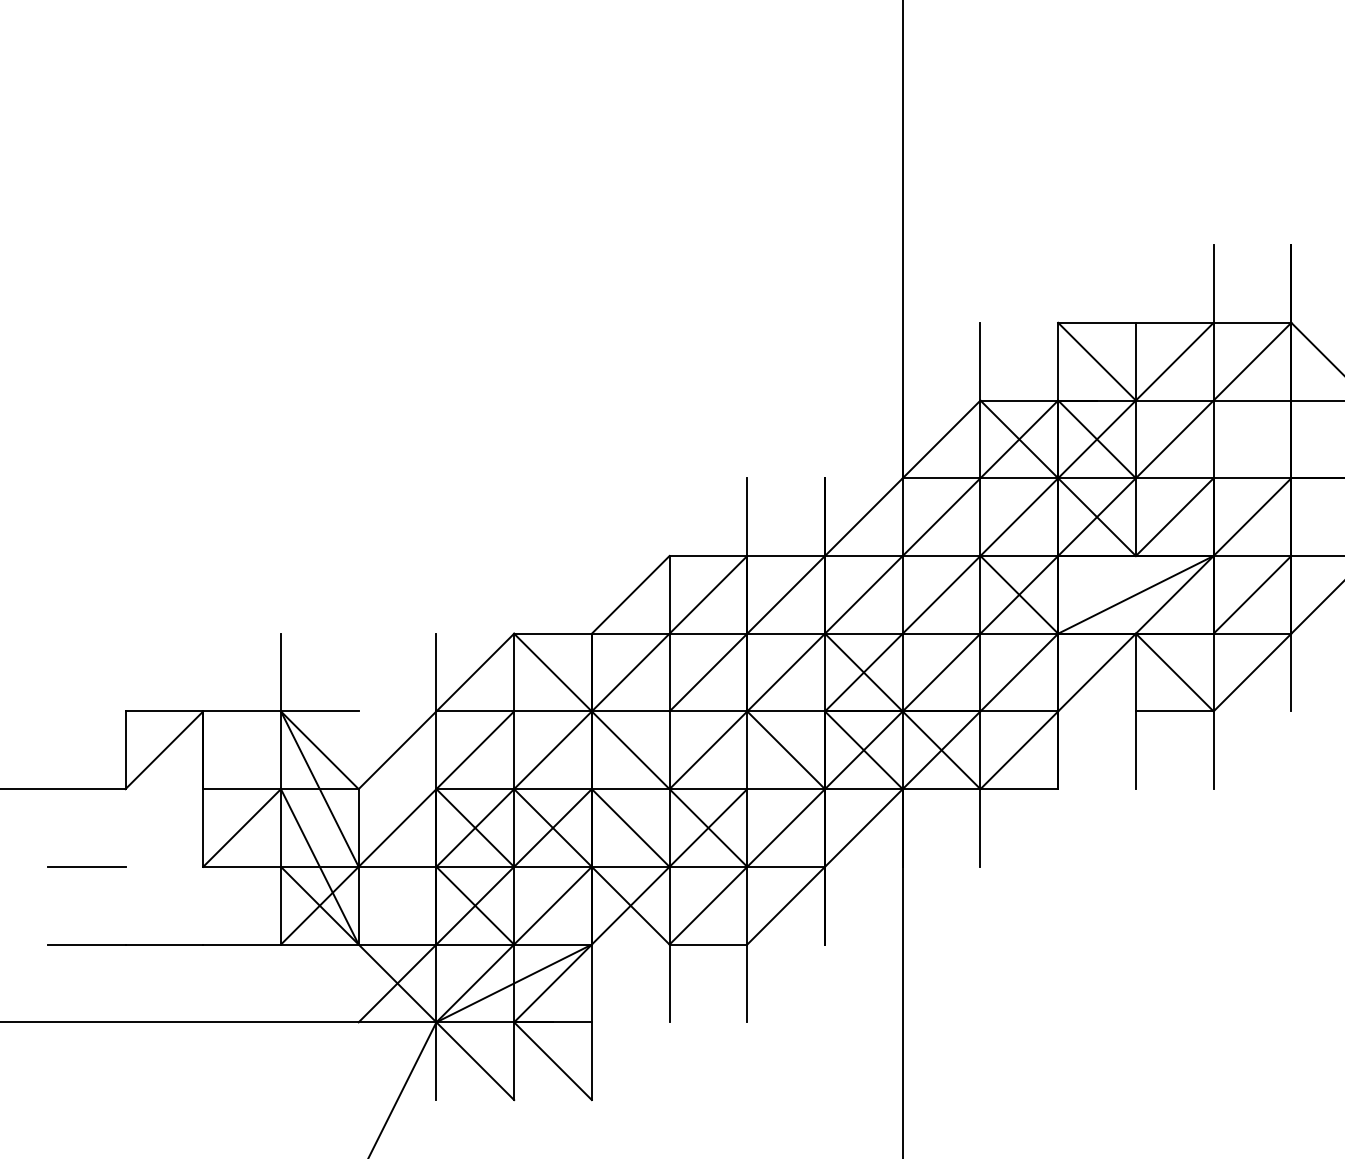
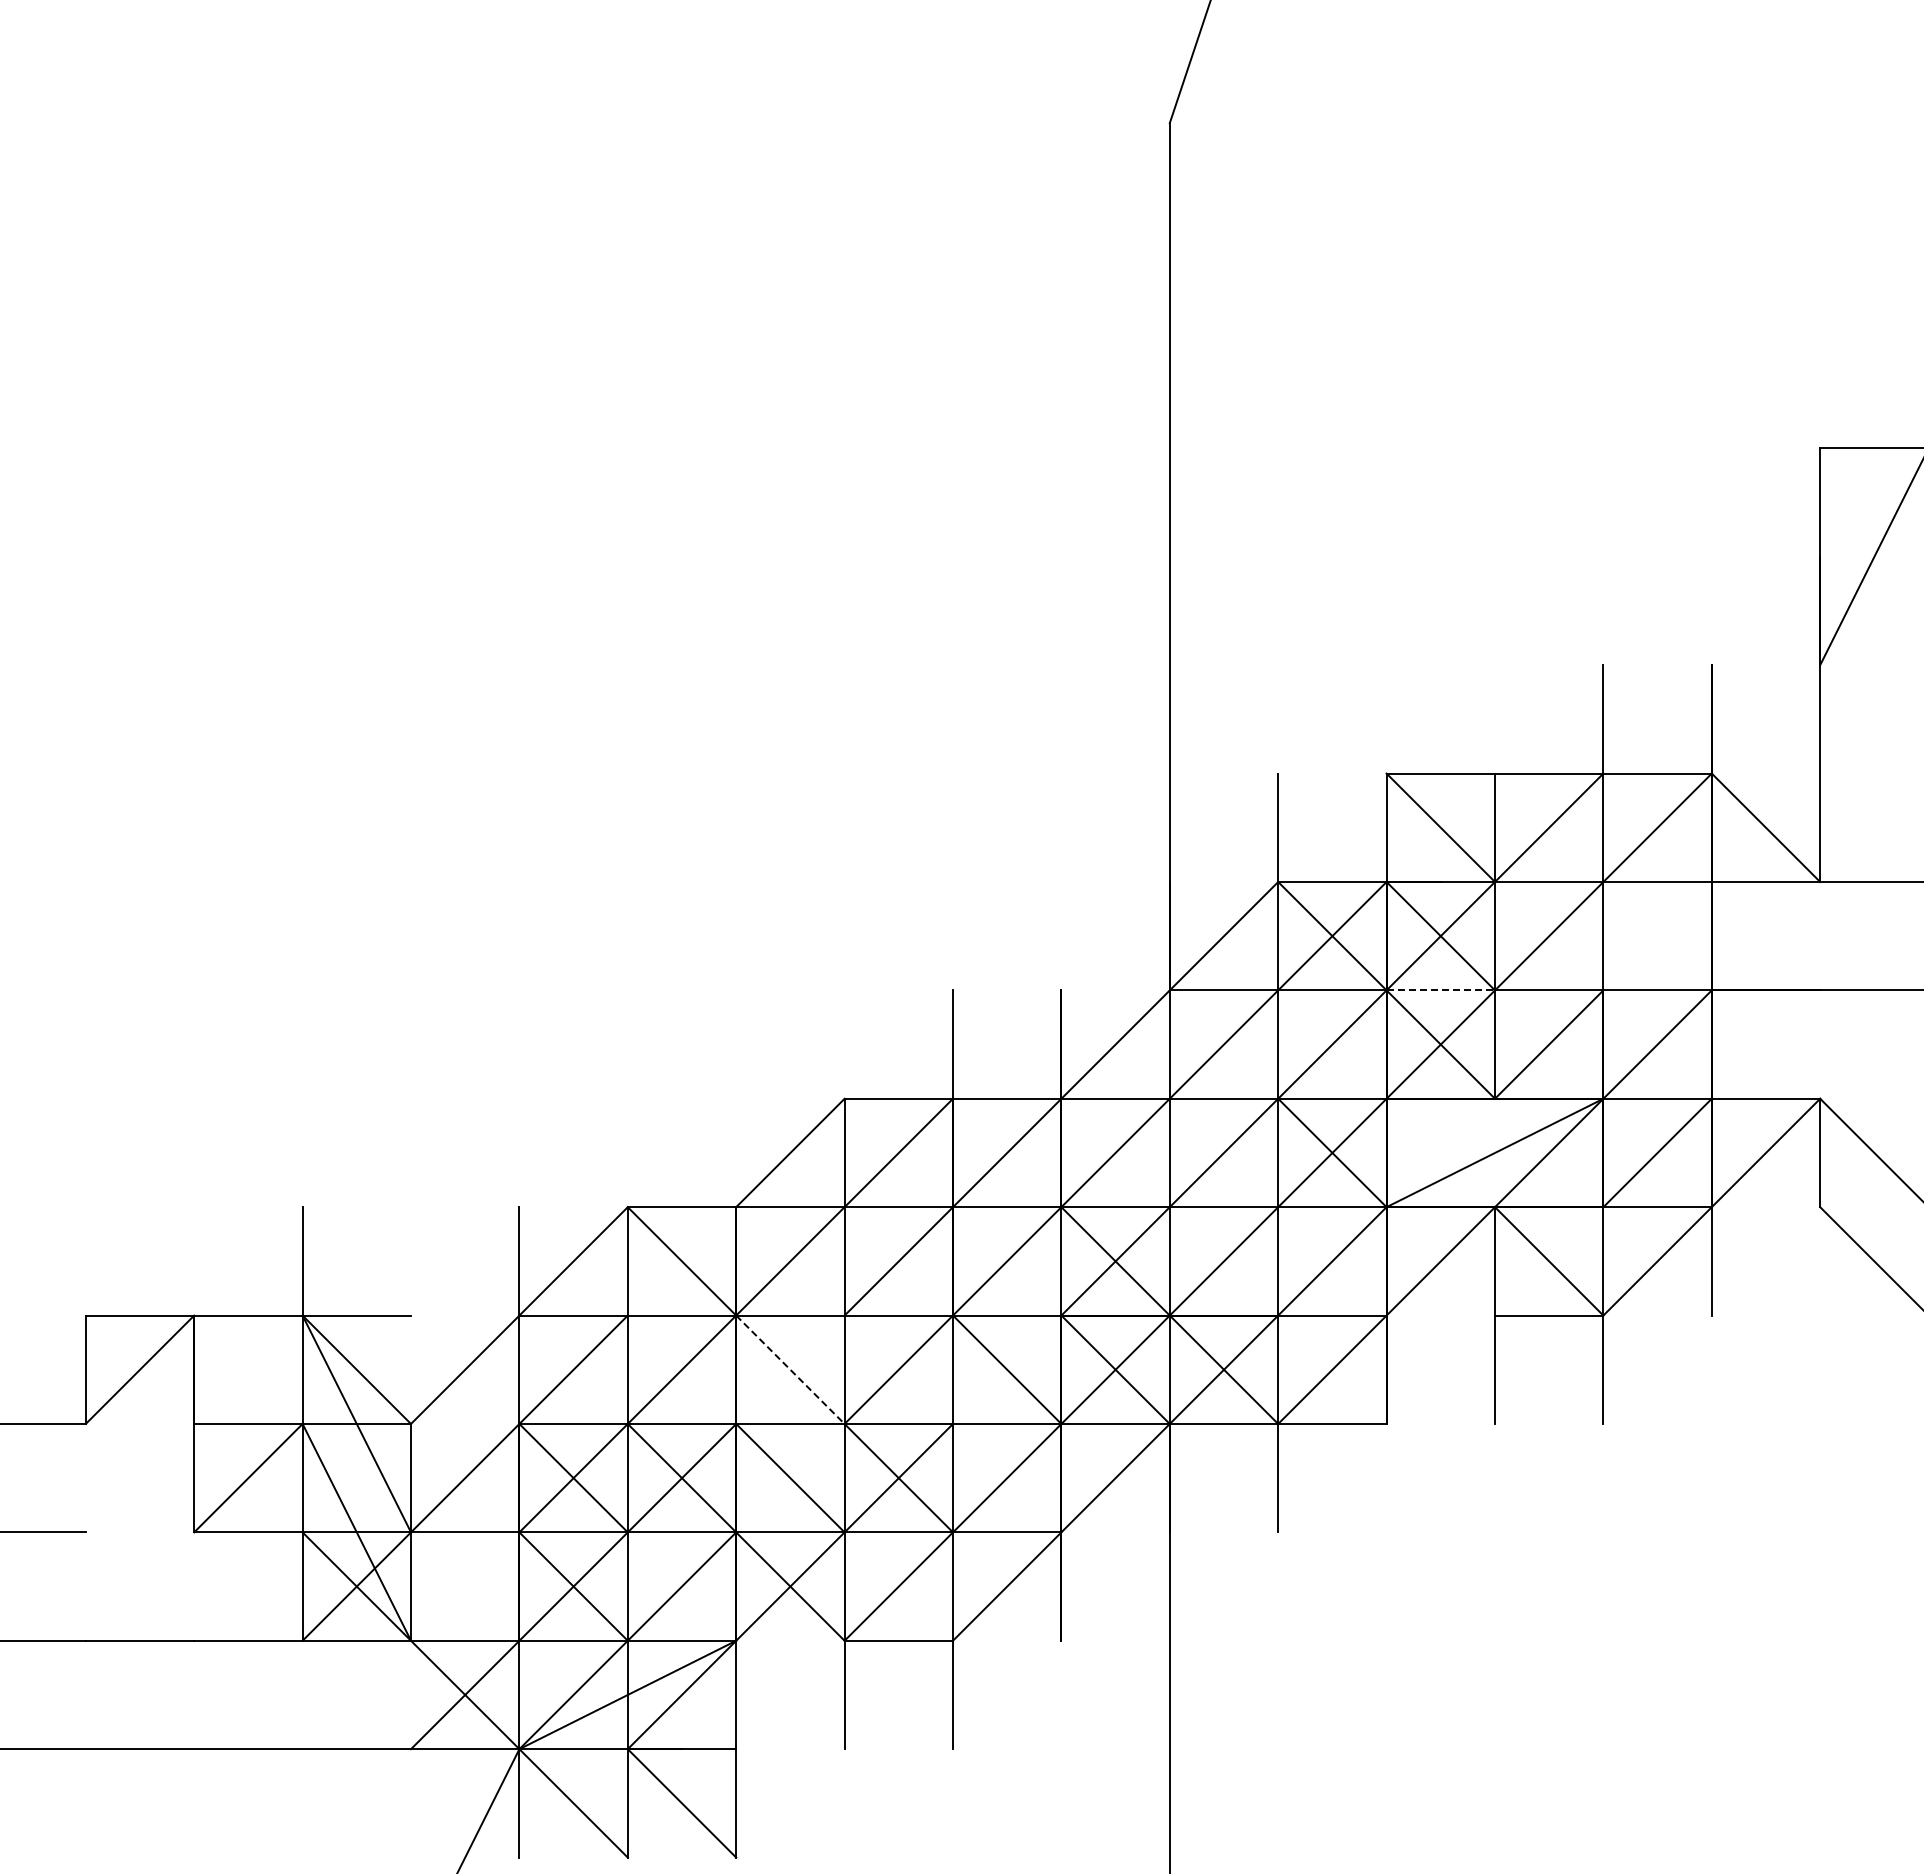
line: (1097, 478) -> (1441, 990), solid -> dashed
line: (630, 750) -> (790, 1369), solid -> dashed

